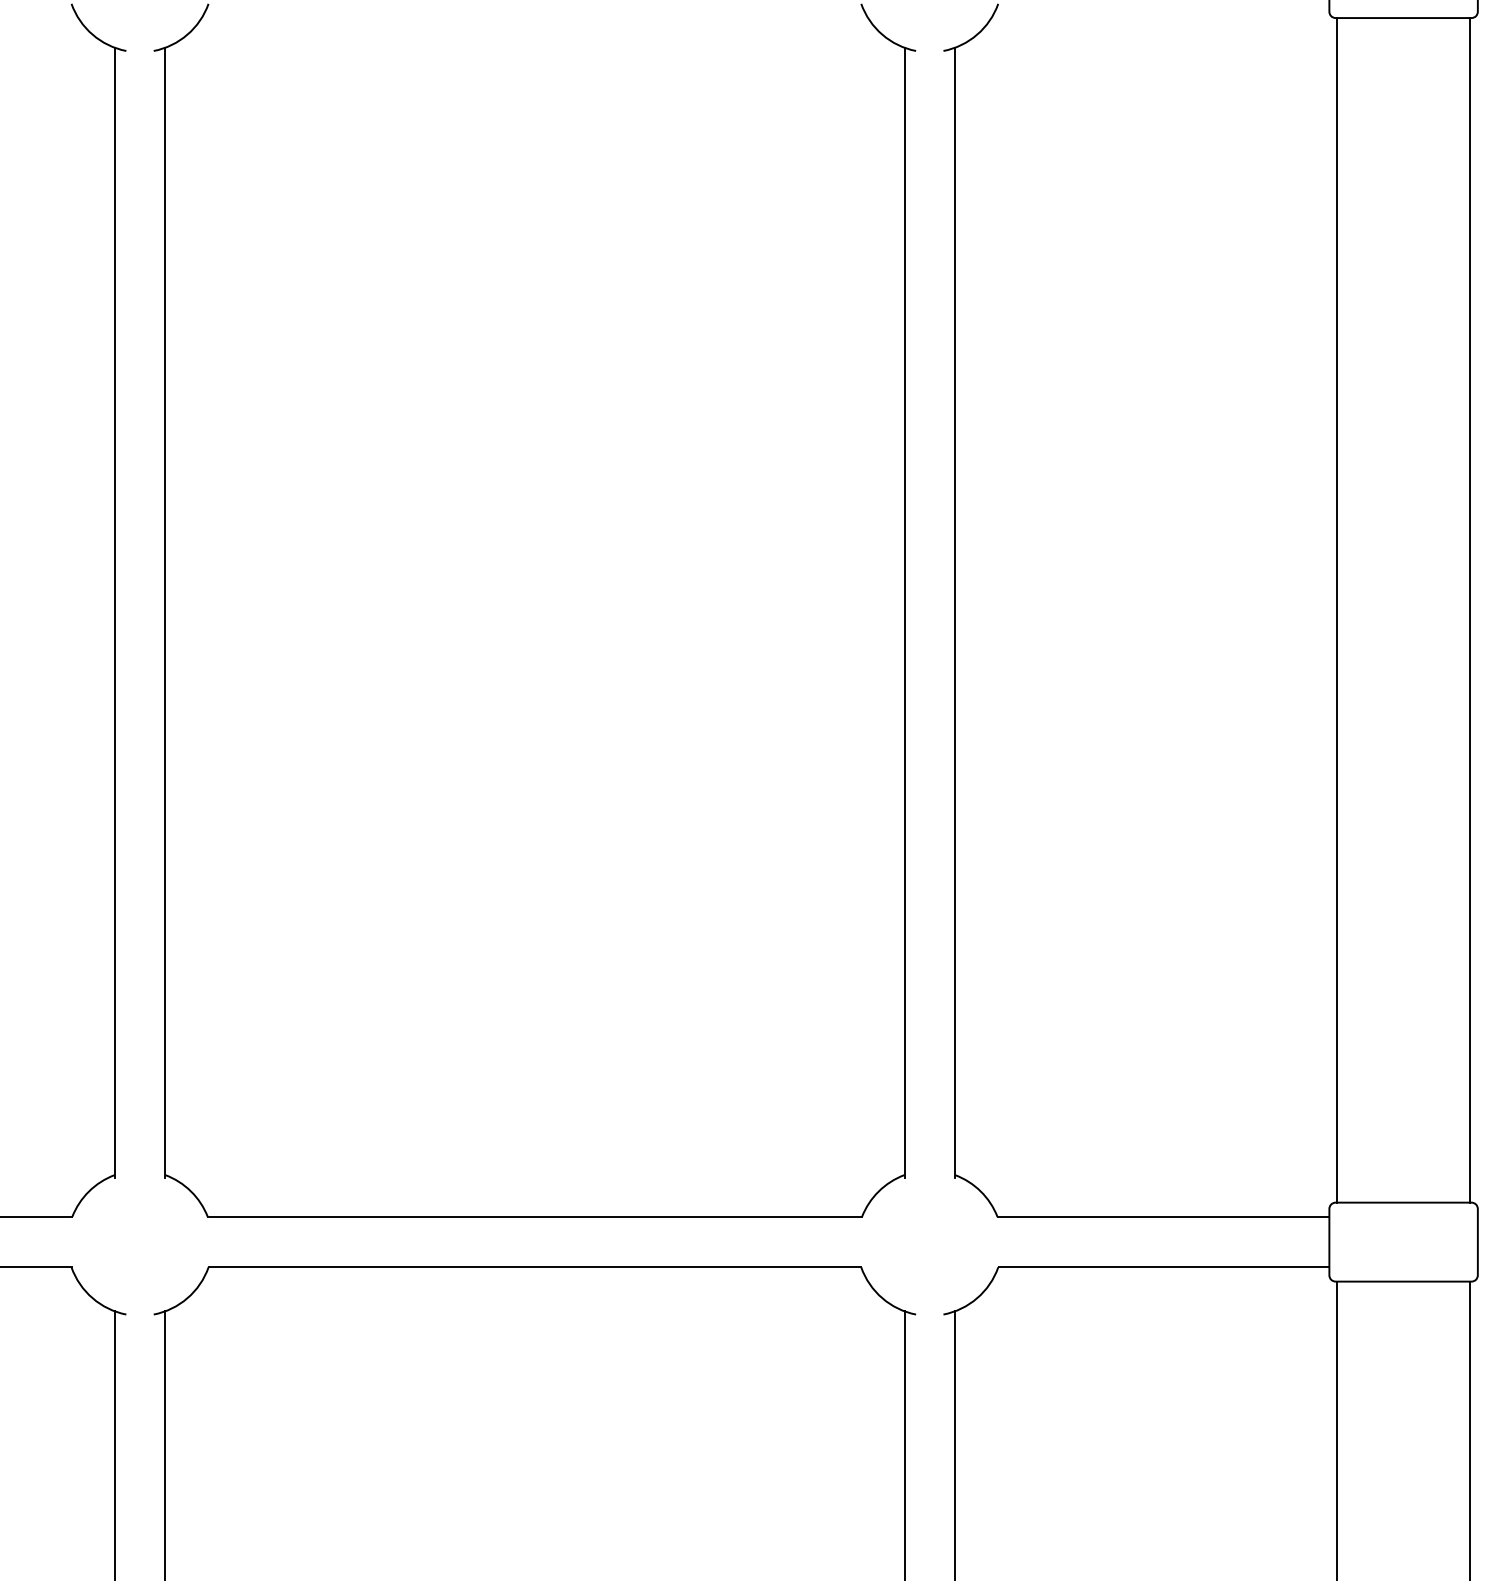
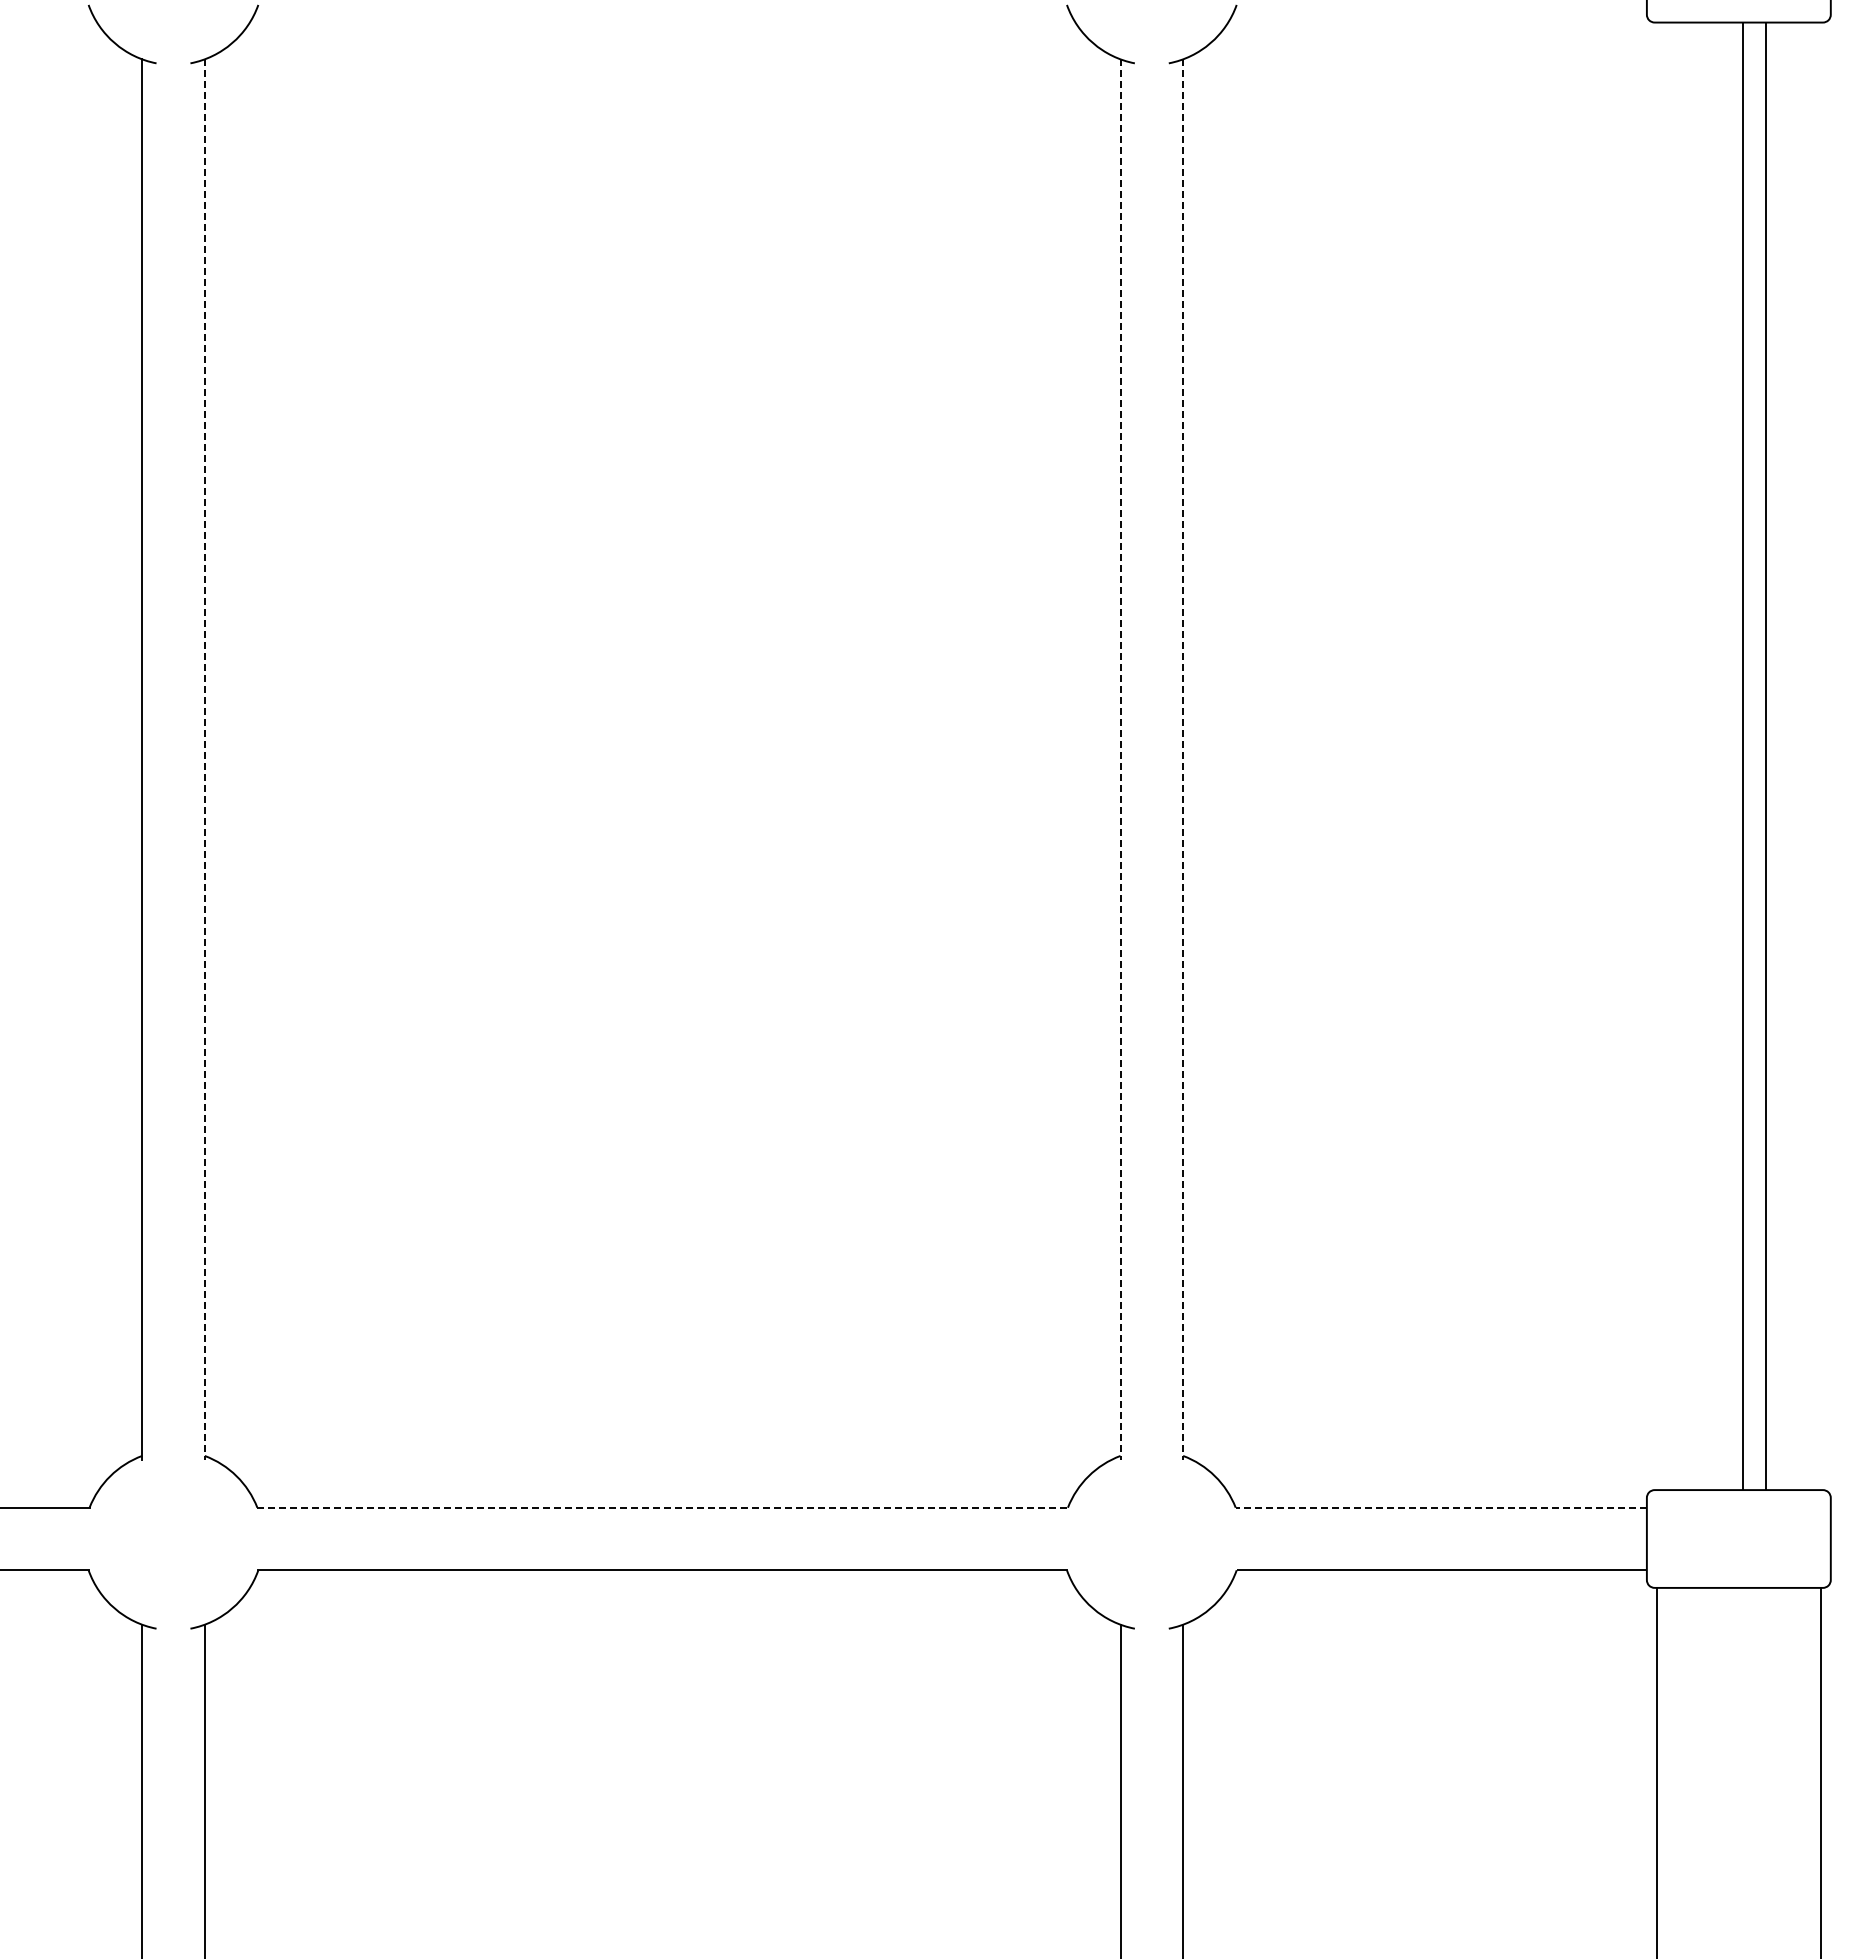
line: (1337, 610) -> (1765, 756), moved
line: (1470, 610) -> (1743, 756), moved
line: (165, 613) -> (204, 760), solid -> dashed
line: (904, 613) -> (1120, 760), solid -> dashed
line: (955, 613) -> (1183, 760), solid -> dashed
line: (535, 1216) -> (663, 1507), solid -> dashed
line: (1162, 1216) -> (1440, 1507), solid -> dashed

